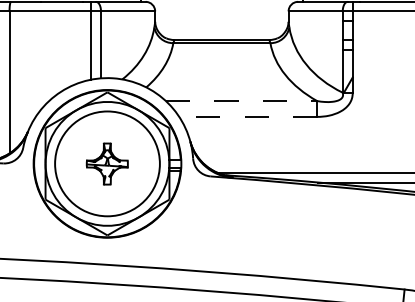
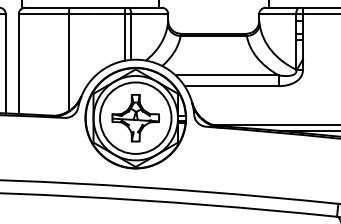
line: (242, 101) -> (227, 75), dashed -> solid
line: (247, 117) -> (231, 86), dashed -> solid
part: (107, 164) -> (135, 118), size x1.67

